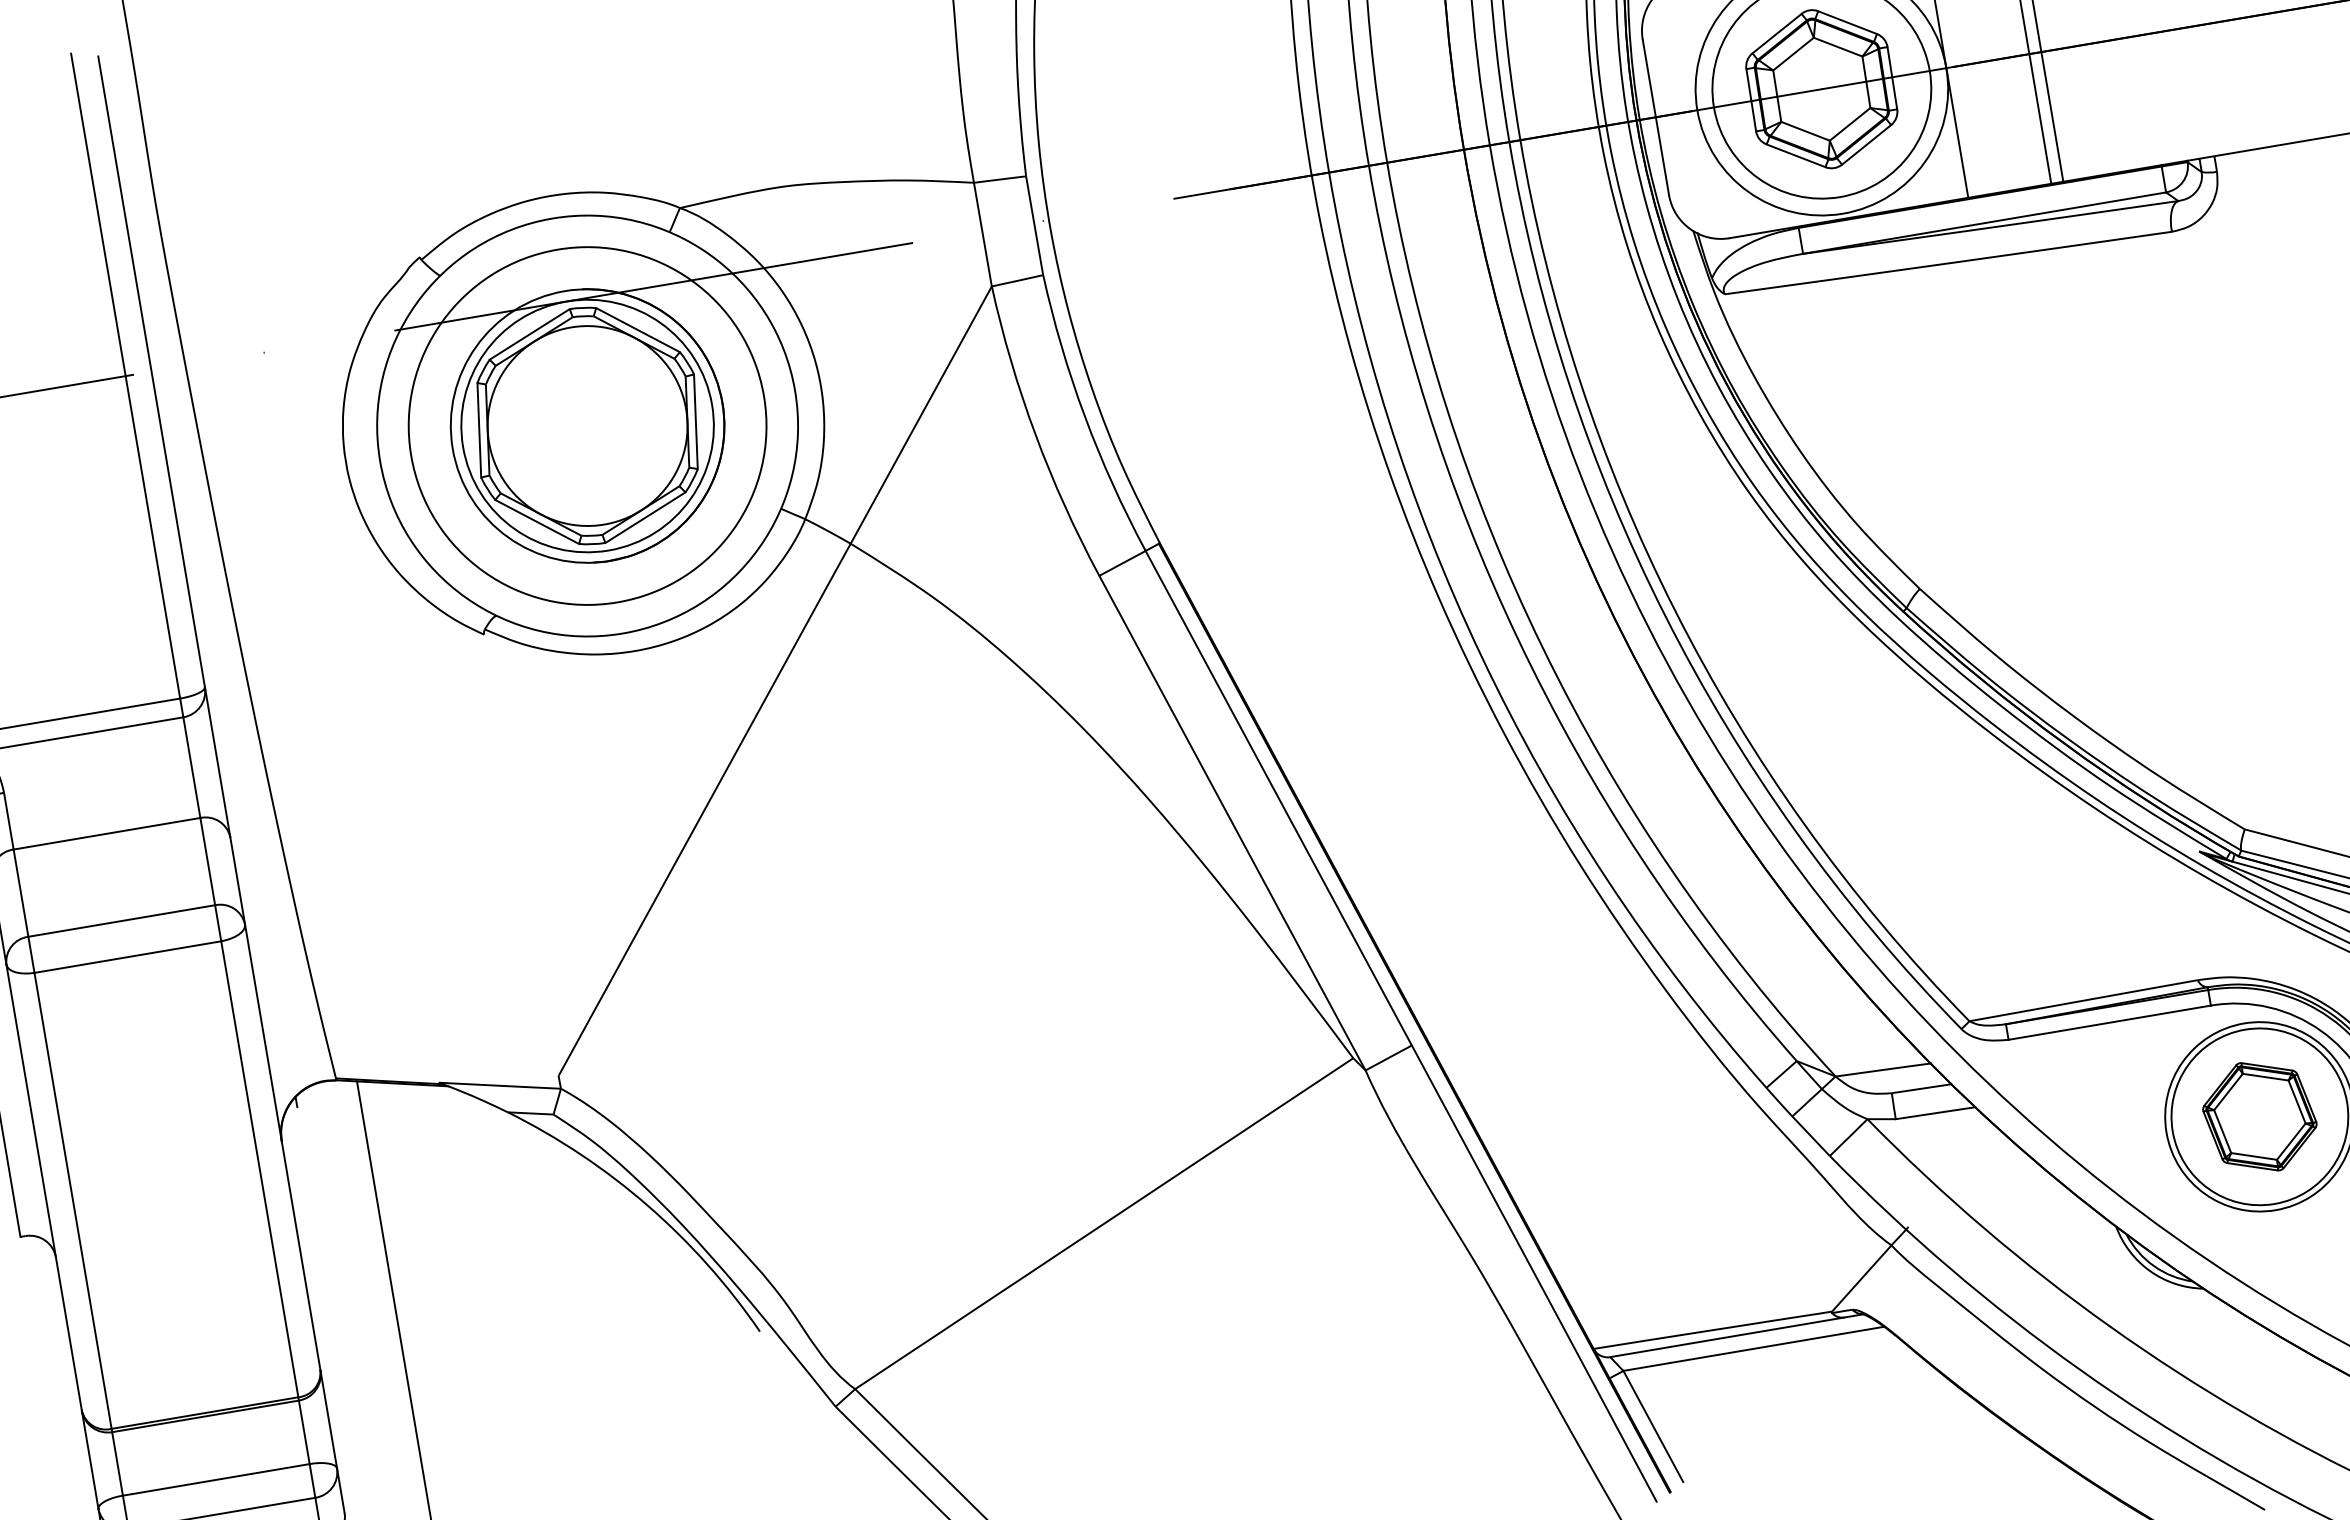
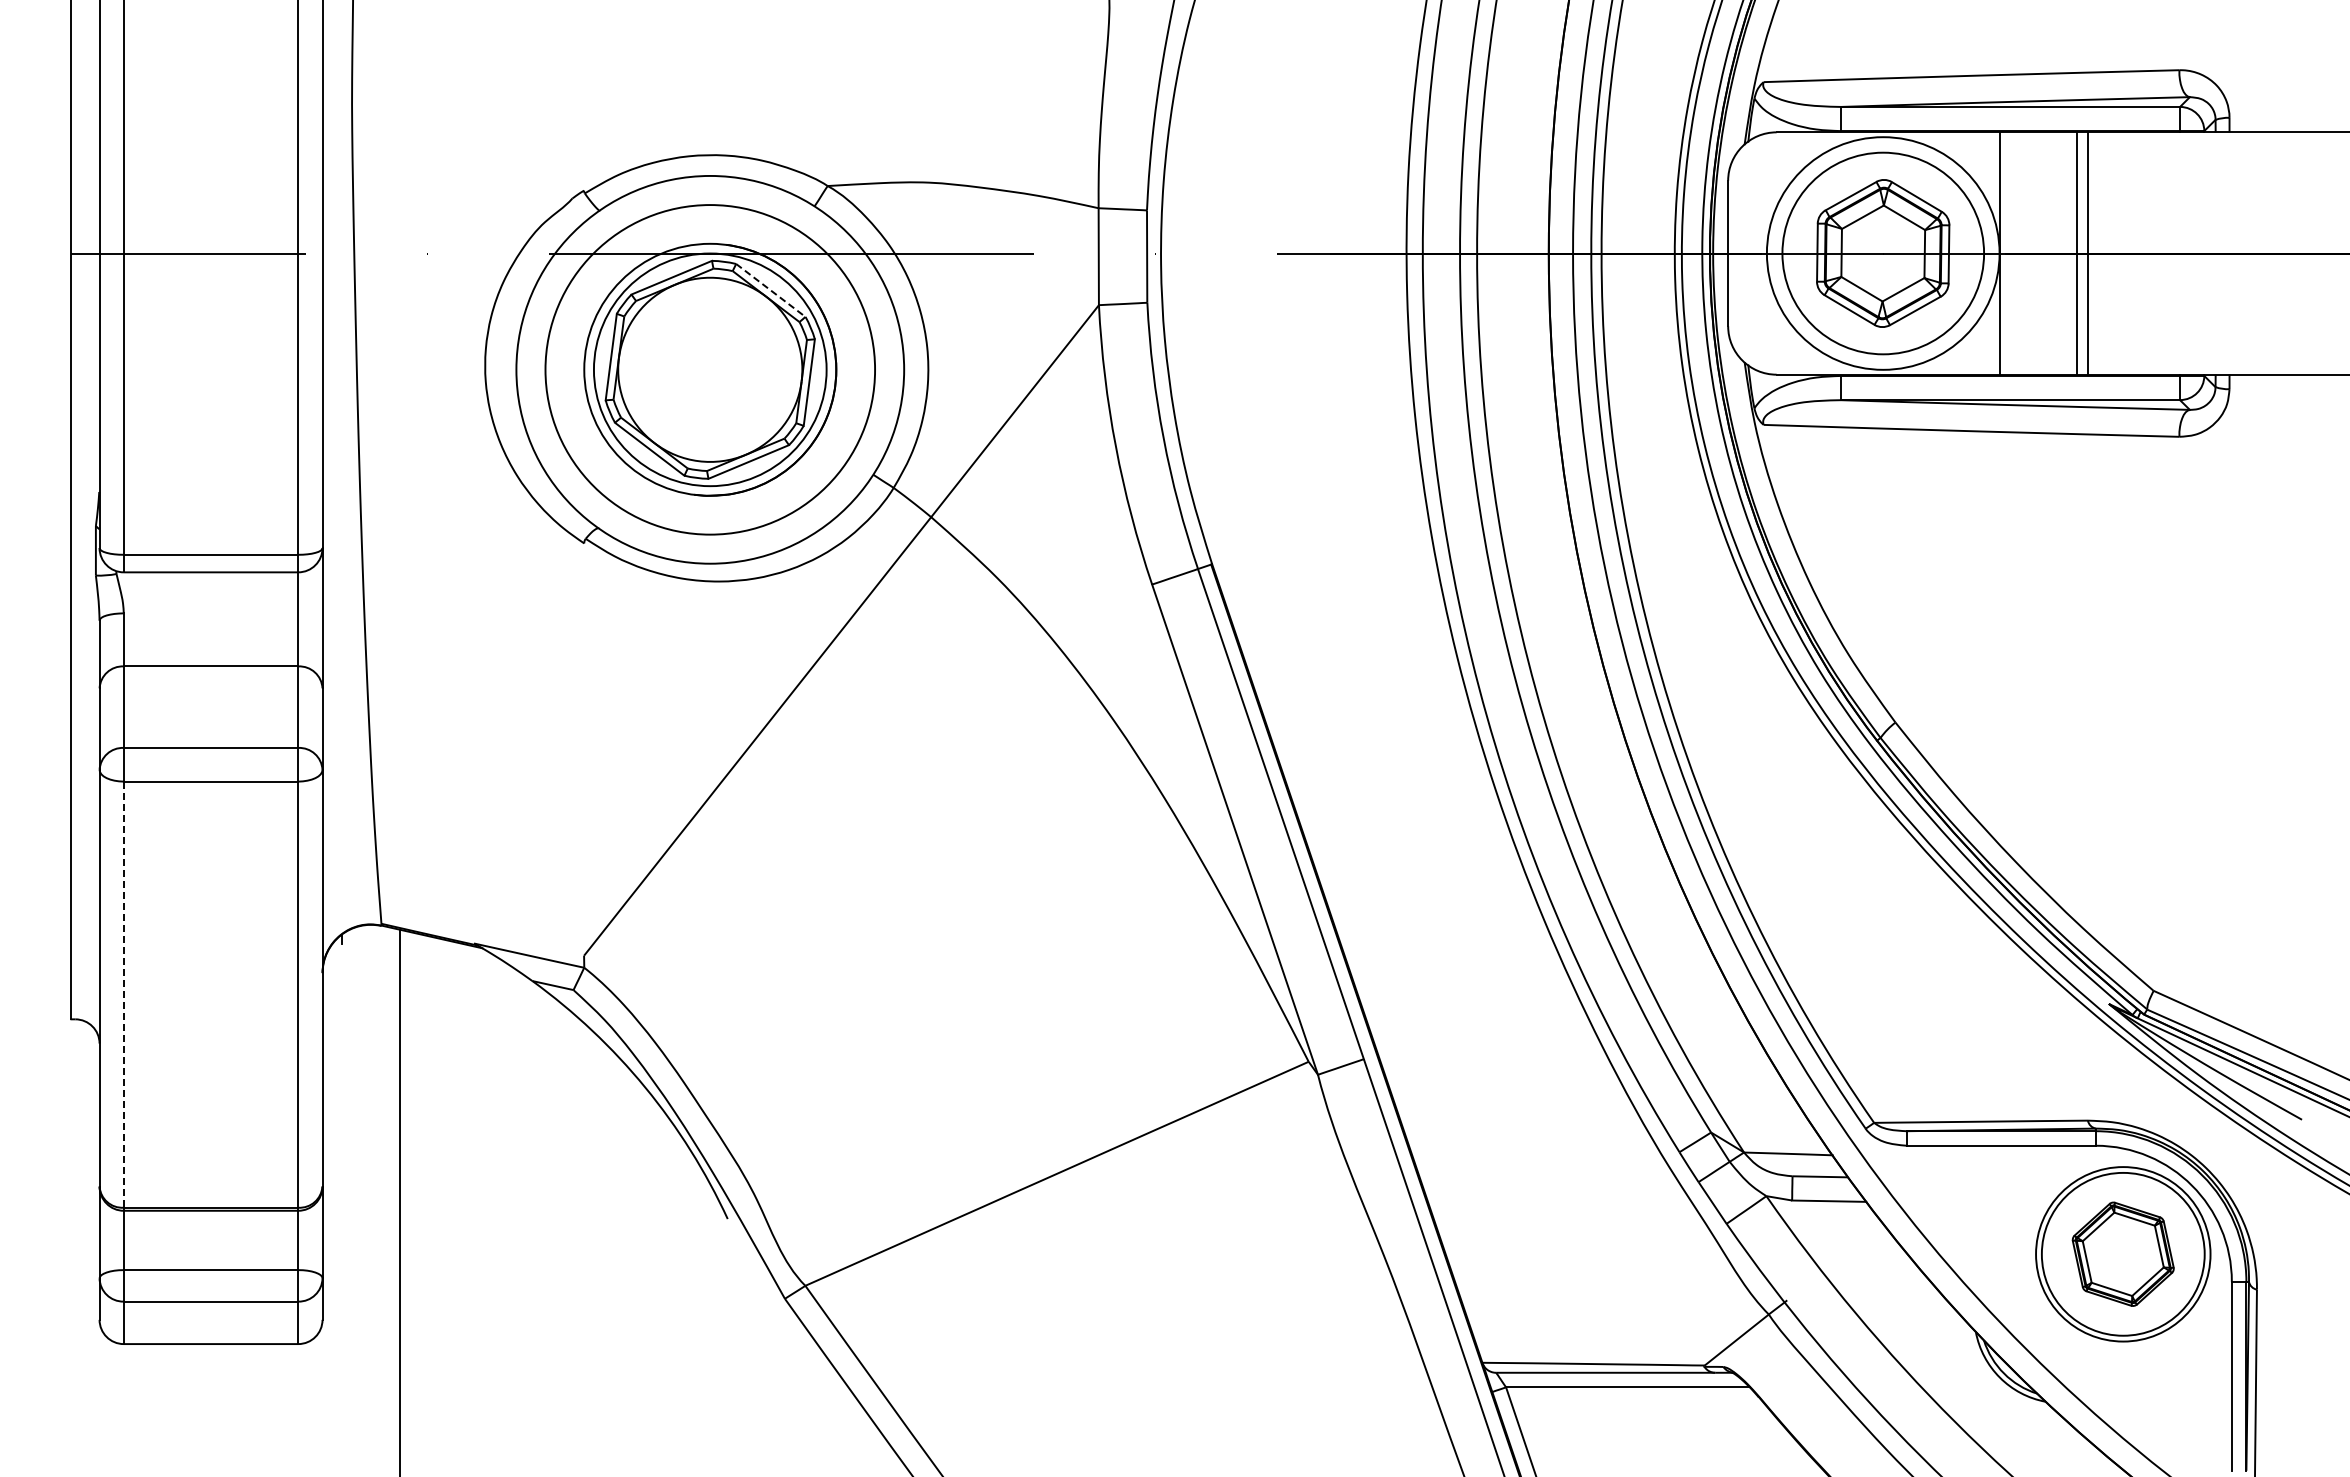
line: (637, 330) -> (770, 290), solid -> dashed
line: (72, 1201) -> (123, 995), solid -> dashed

